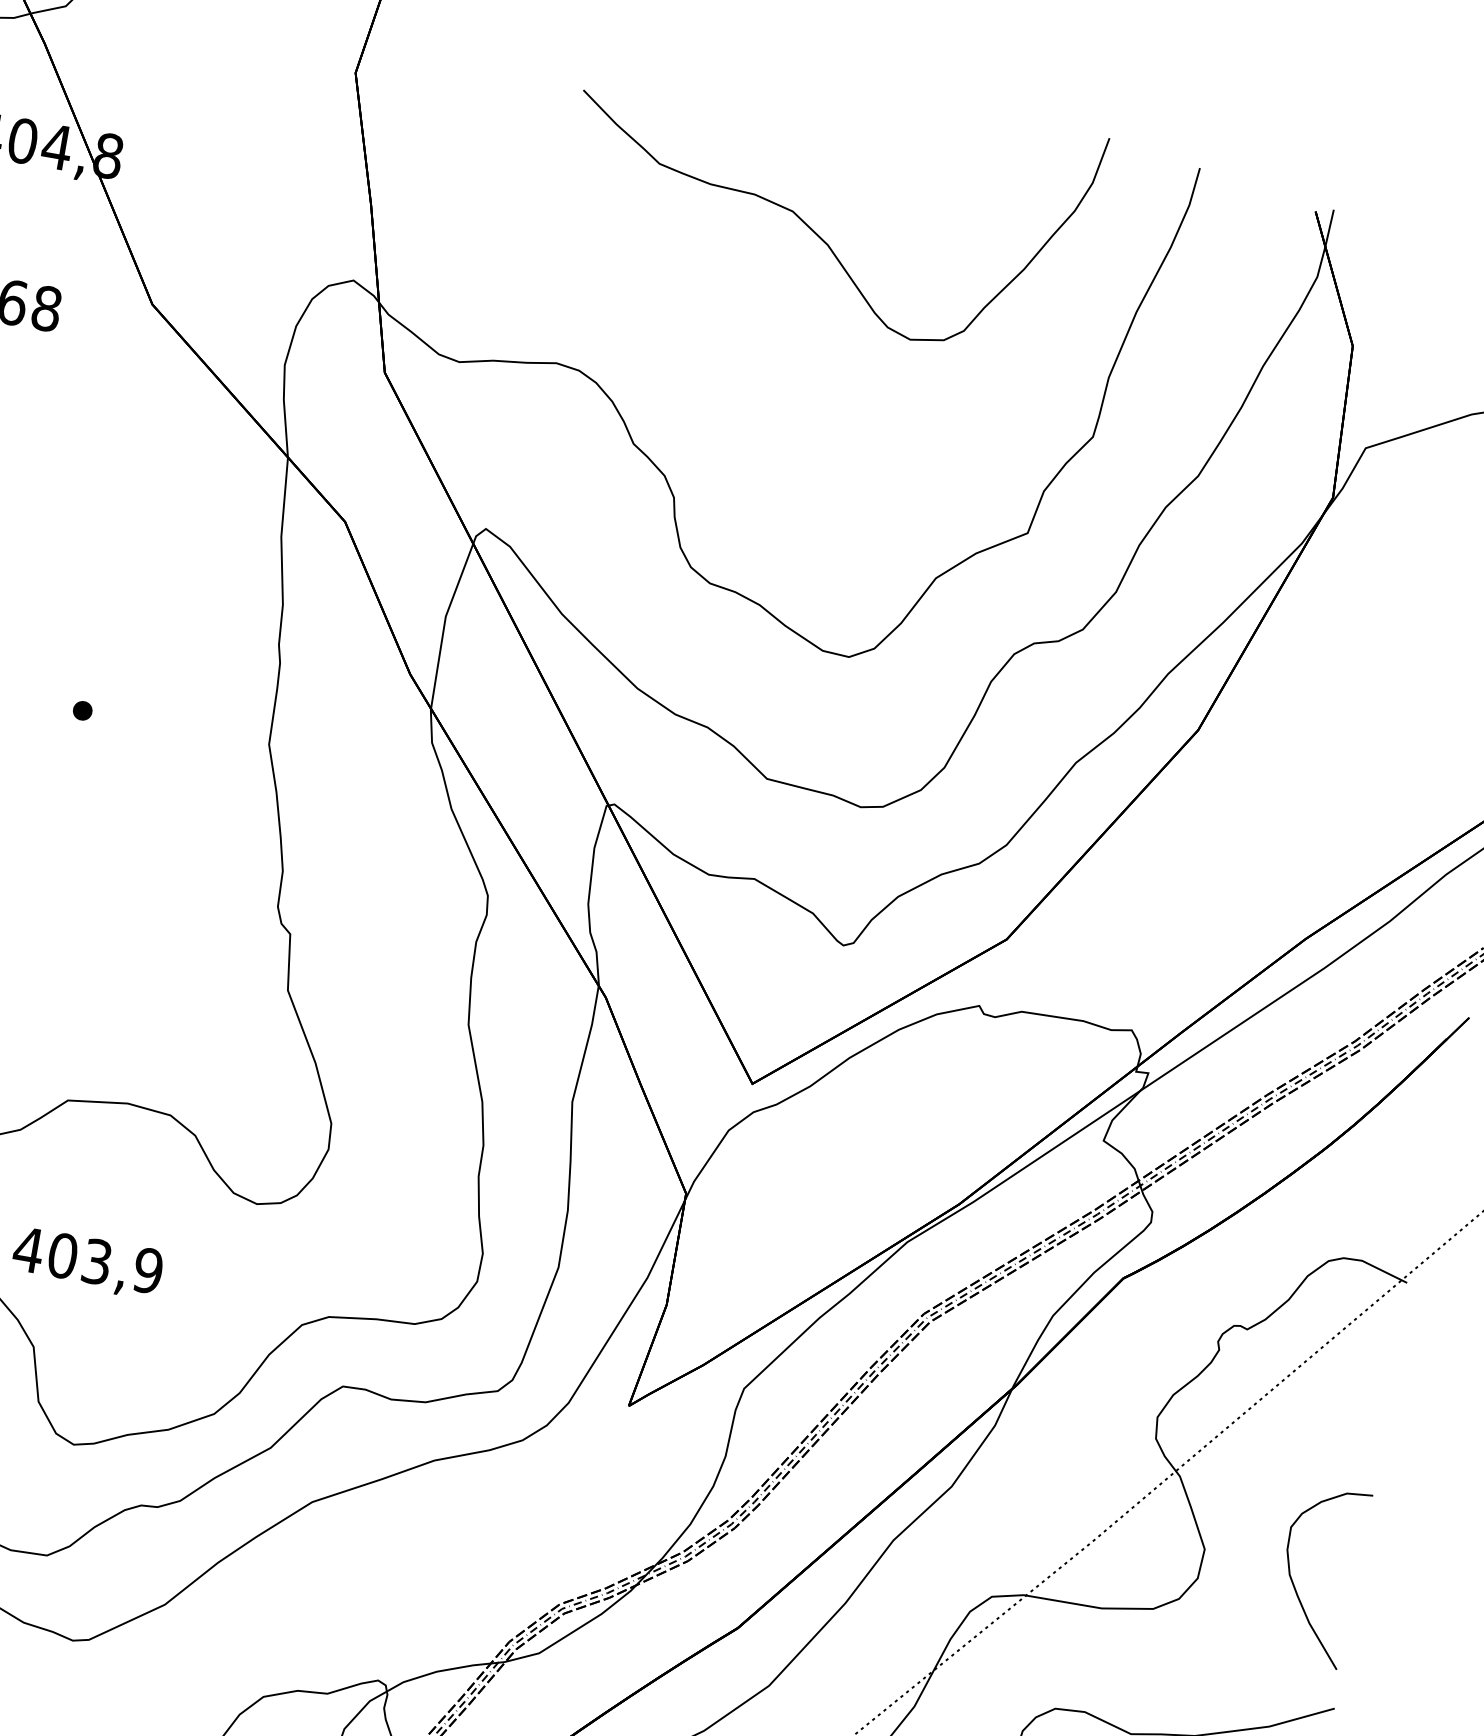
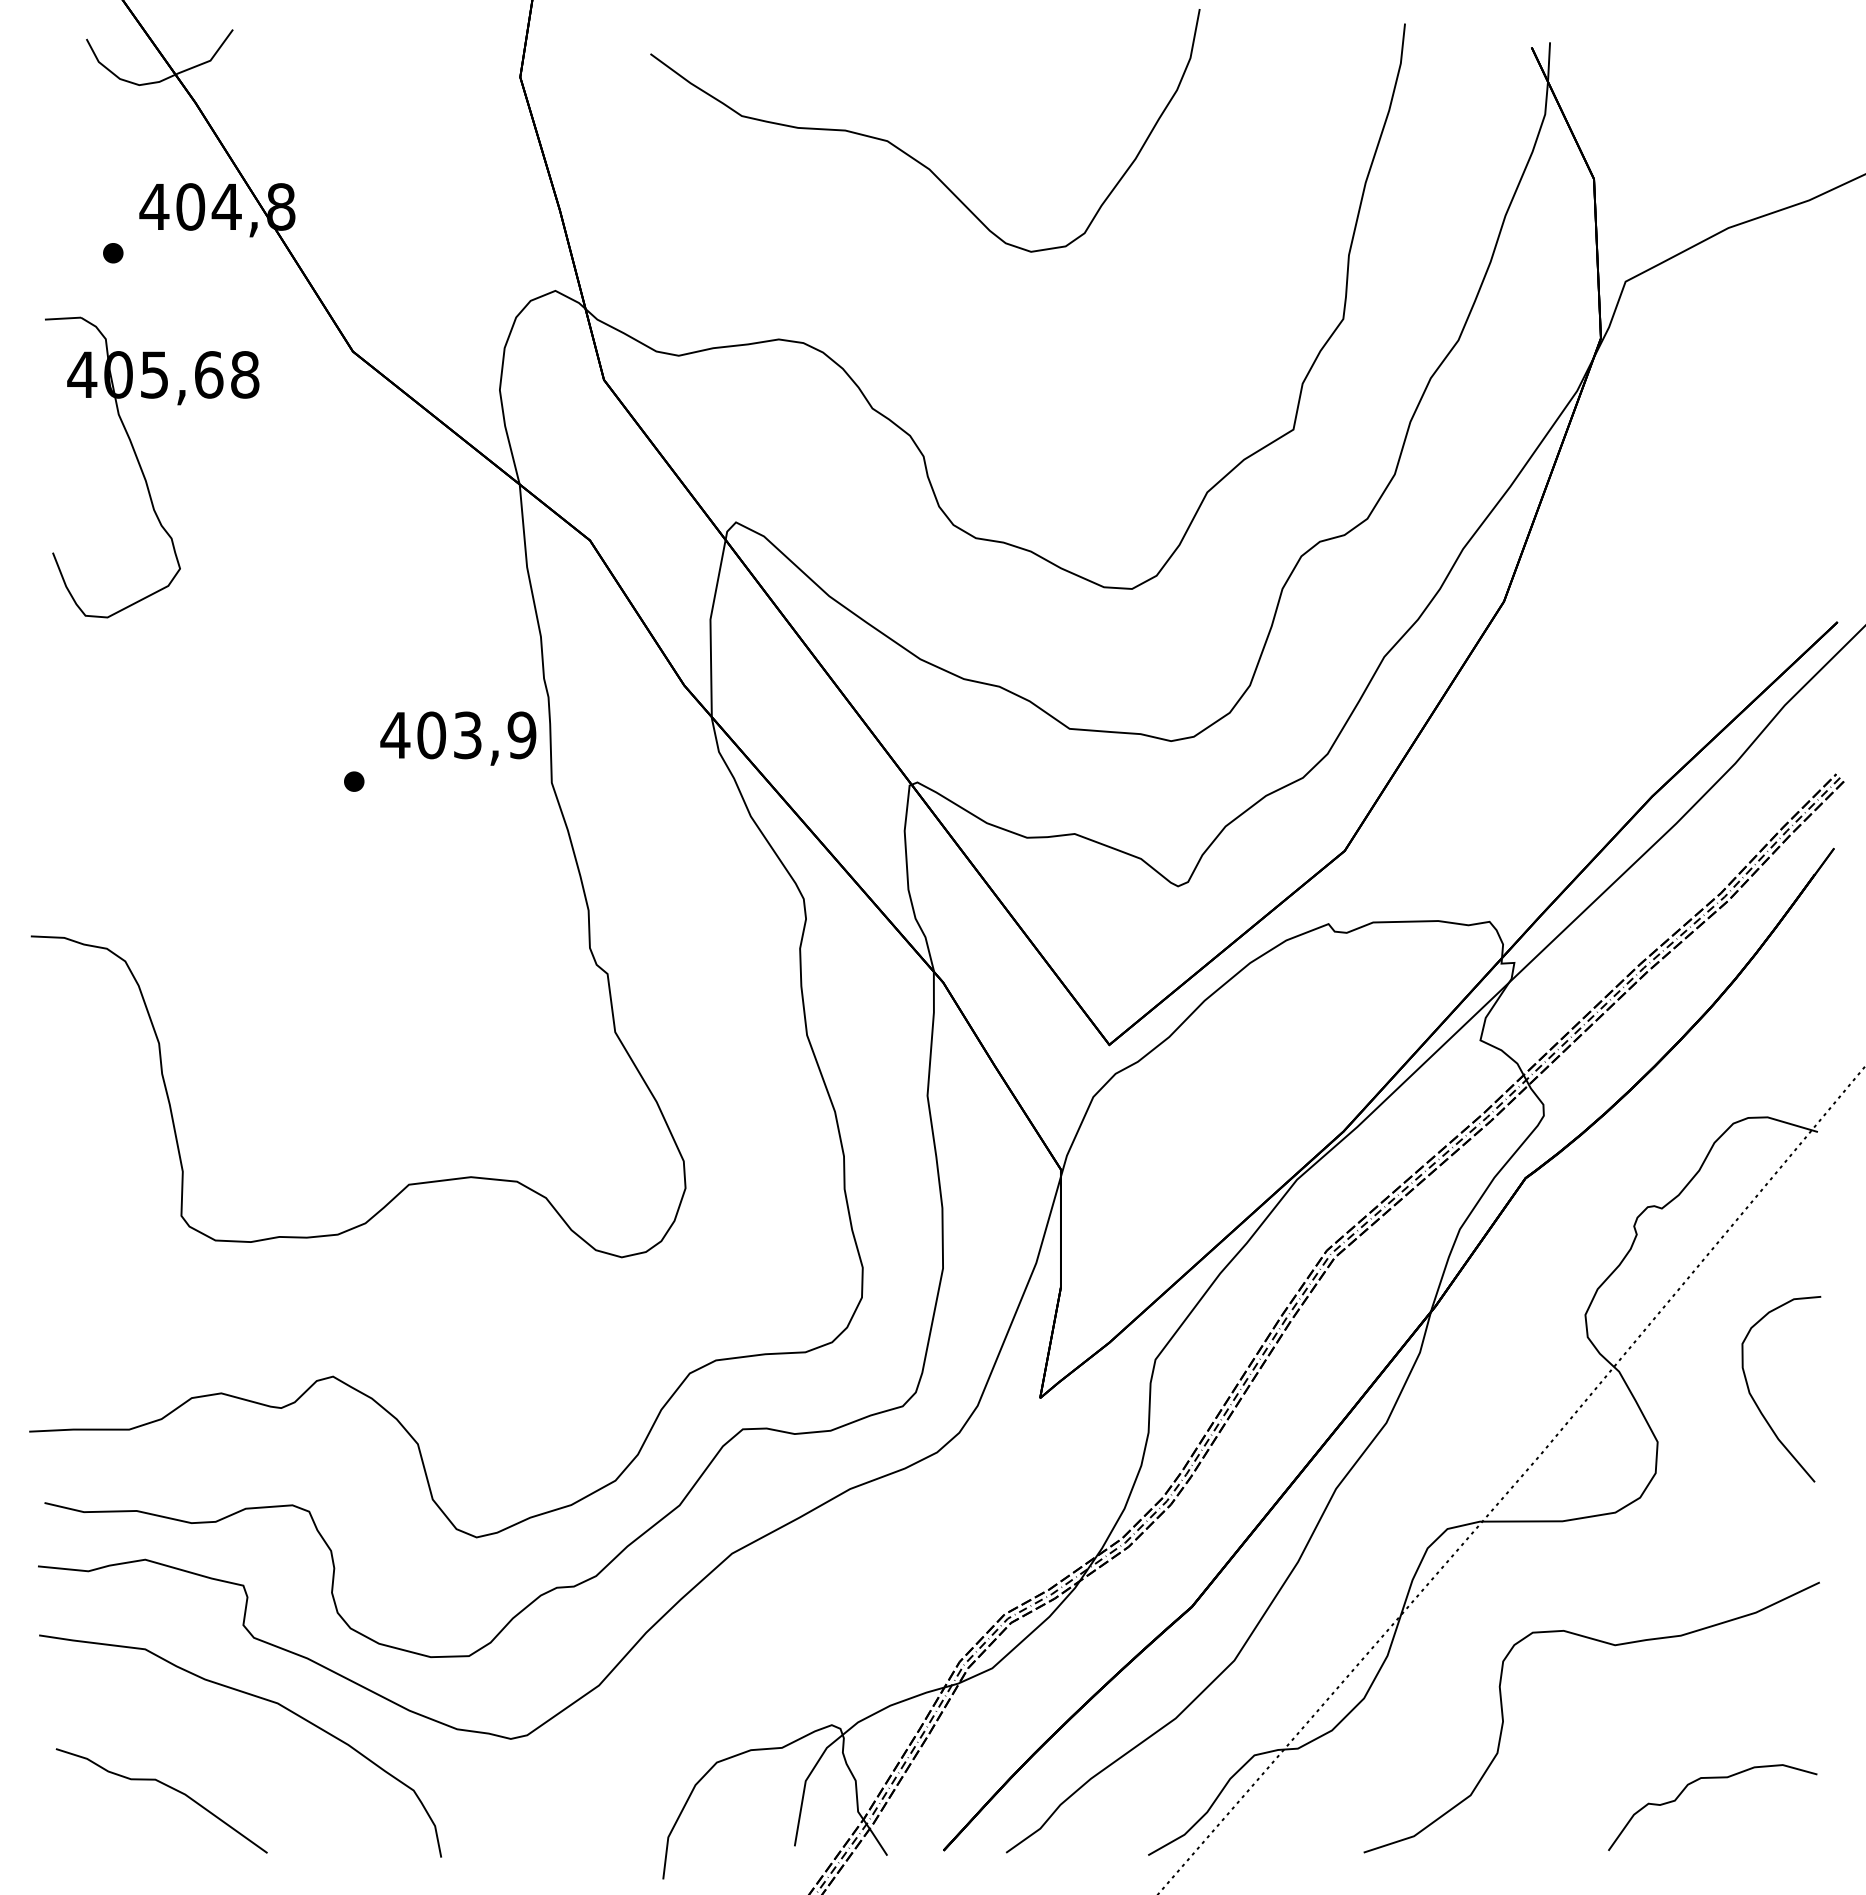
curve: (811, 227) -> (909, 154), moved
text: (87, 1263) -> (458, 738), moved
curve: (1294, 1584) -> (1756, 1402), moved

